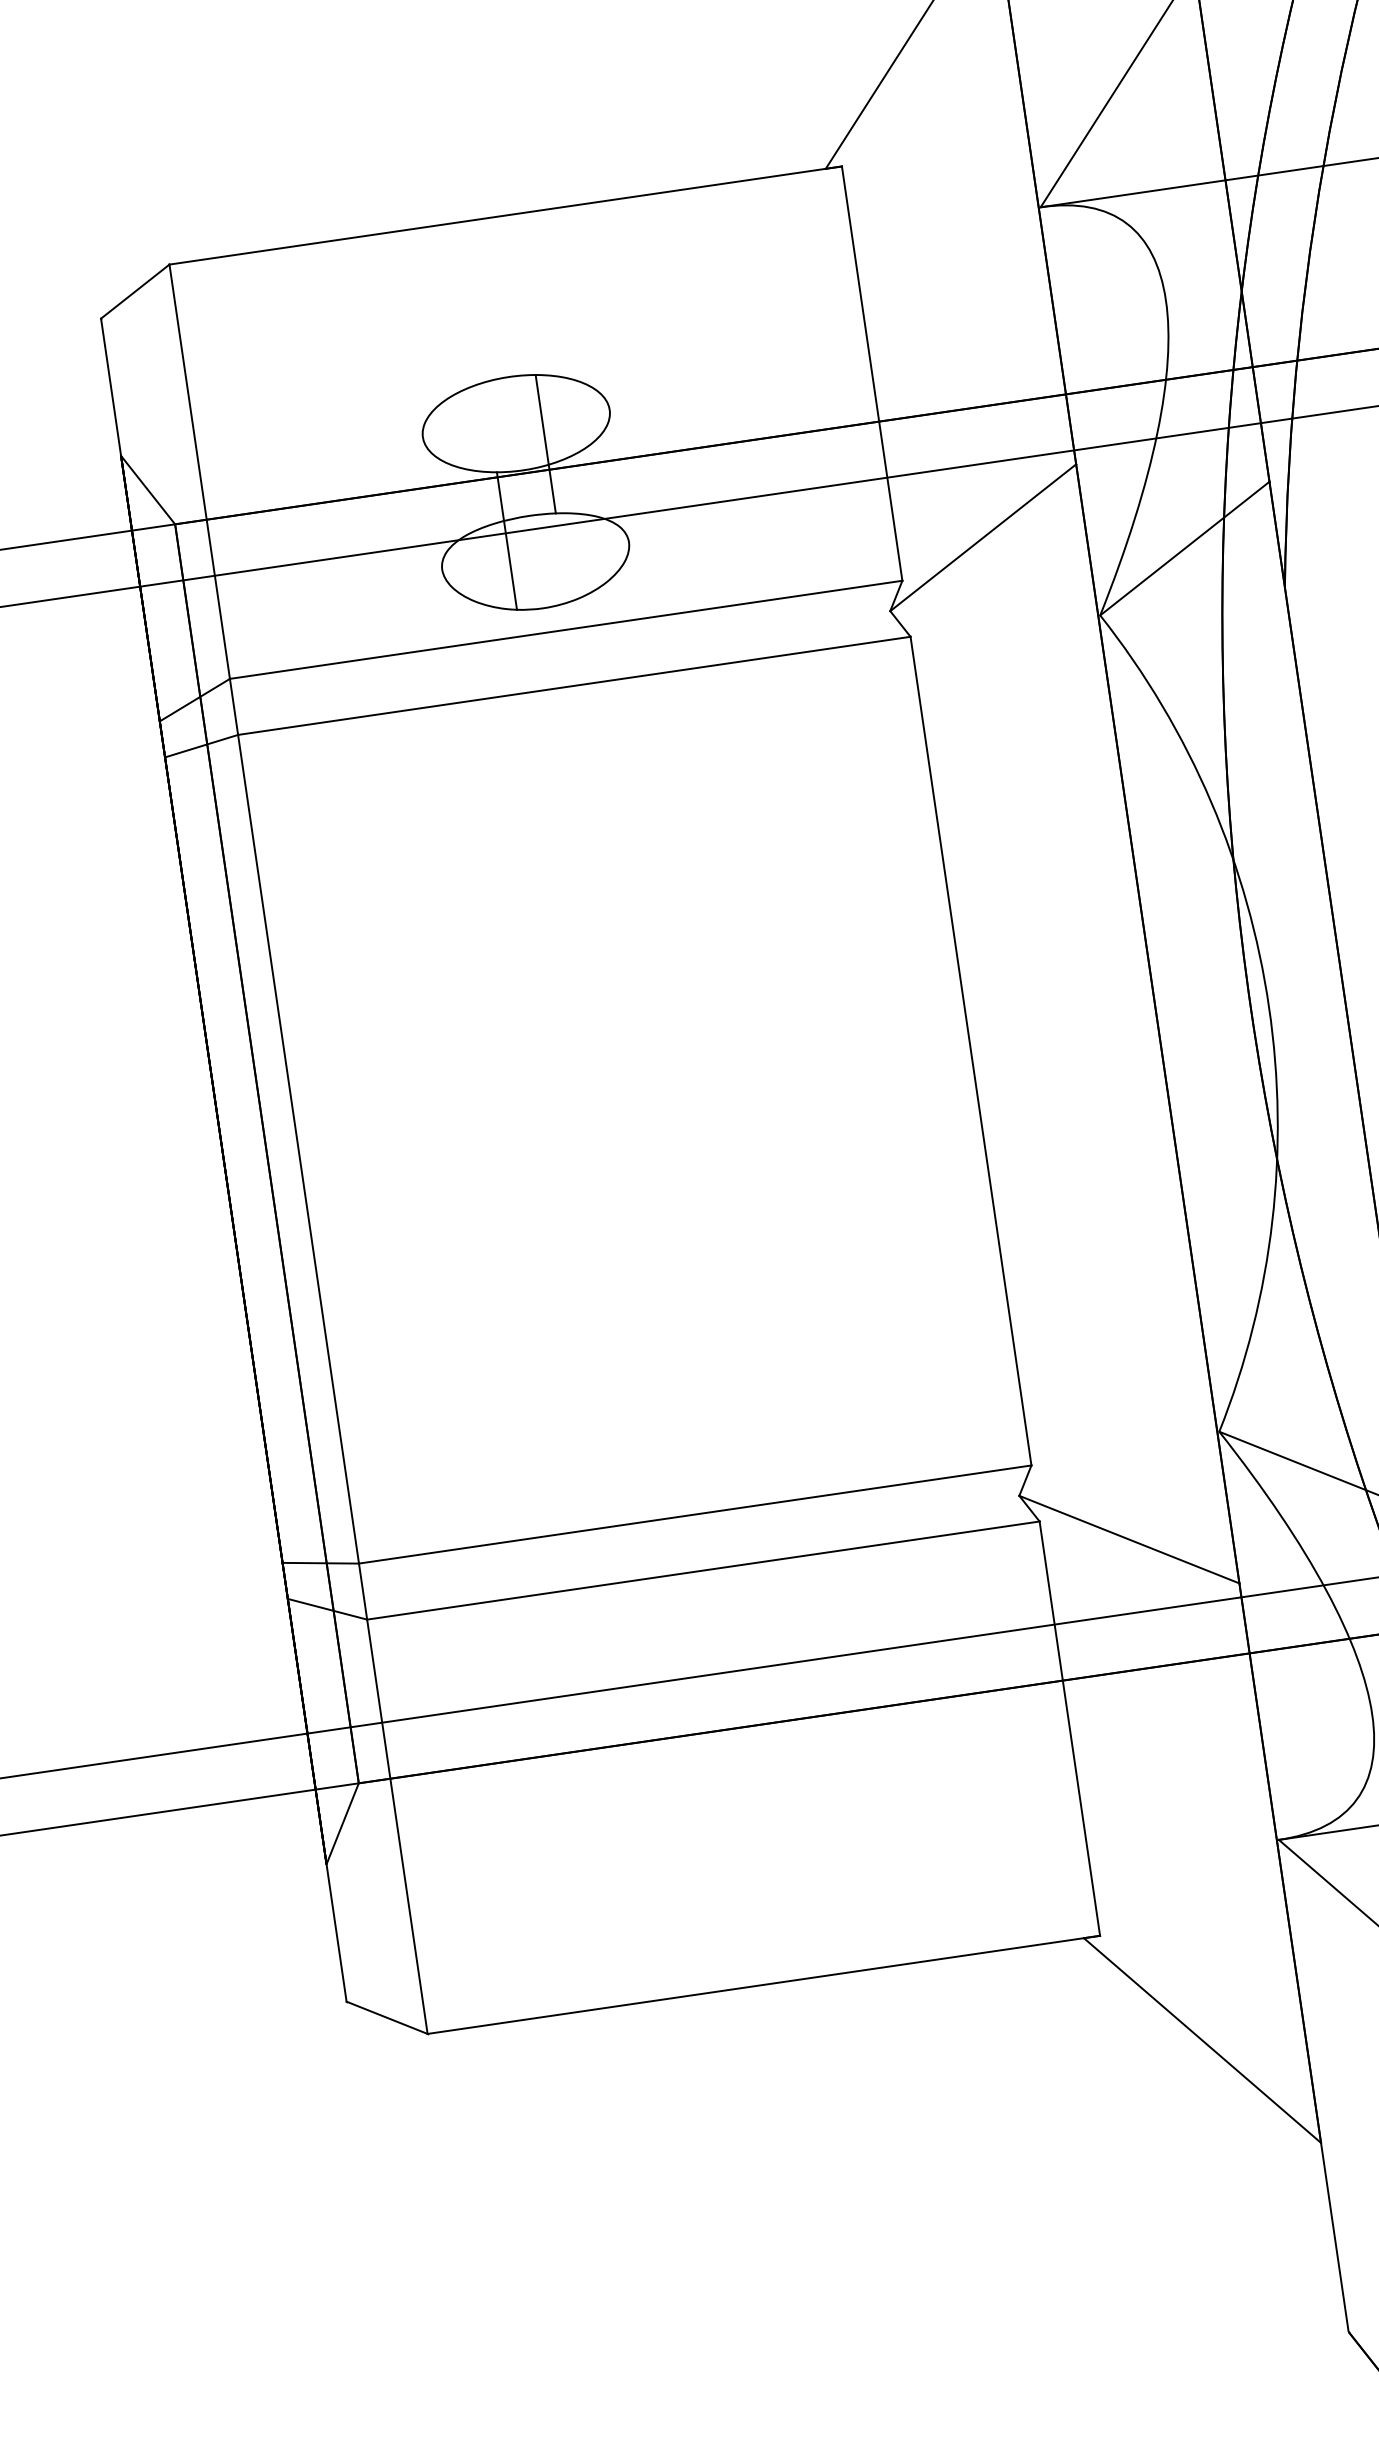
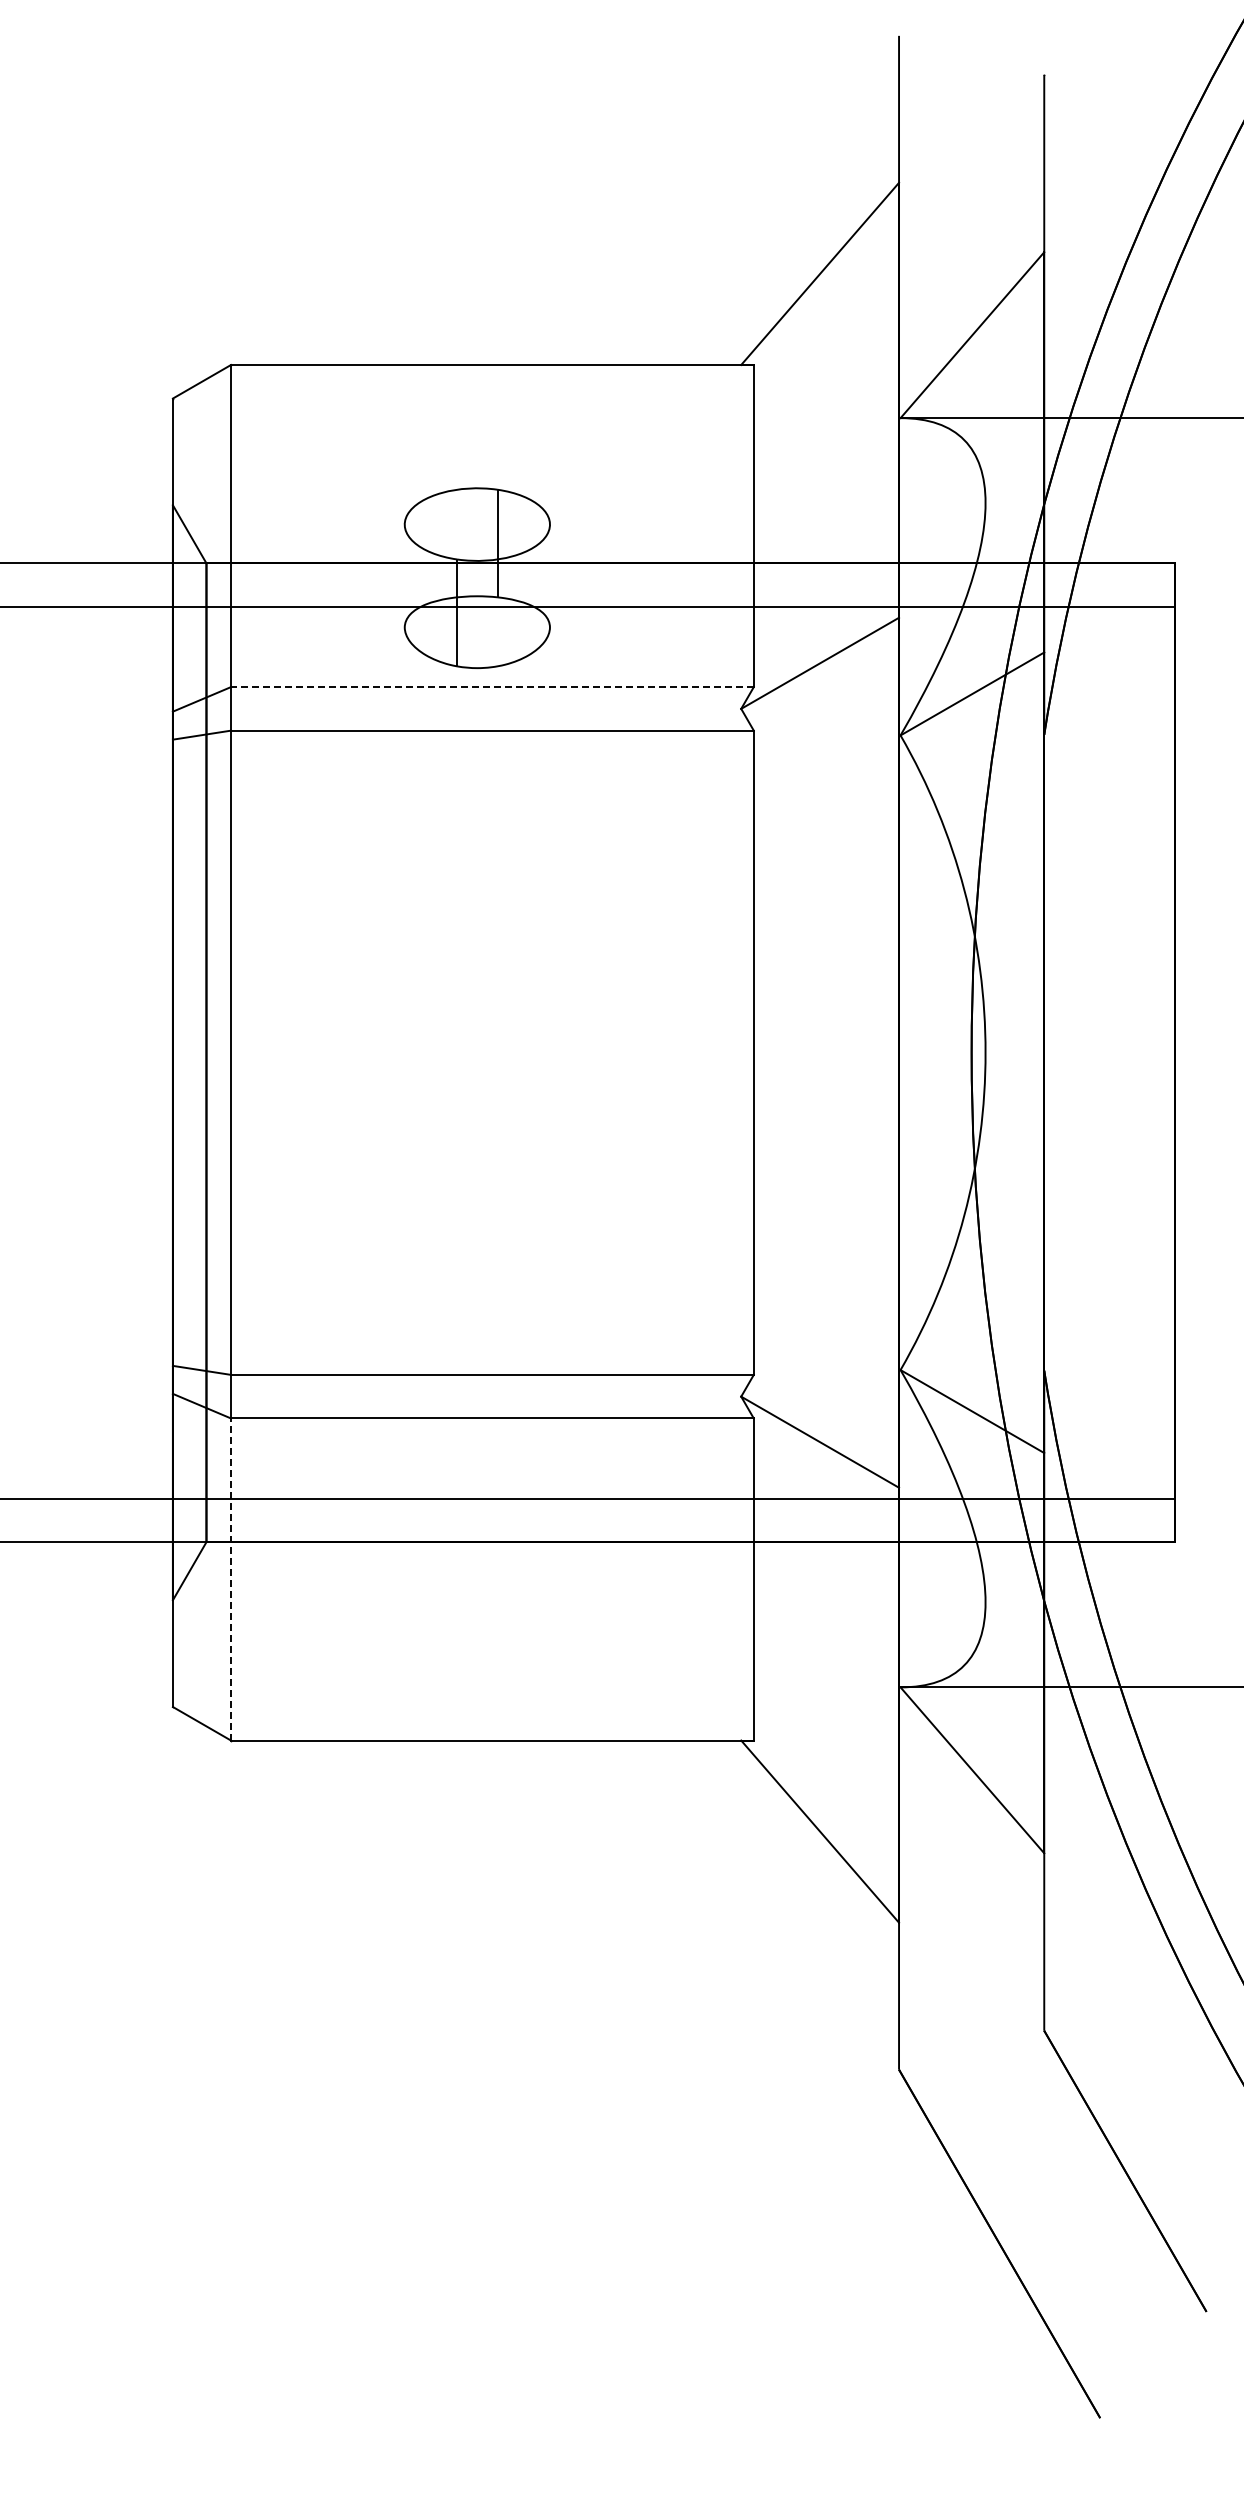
line: (565, 630) -> (491, 687), solid -> dashed
line: (398, 1826) -> (231, 1579), solid -> dashed

